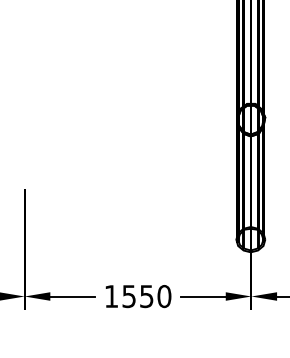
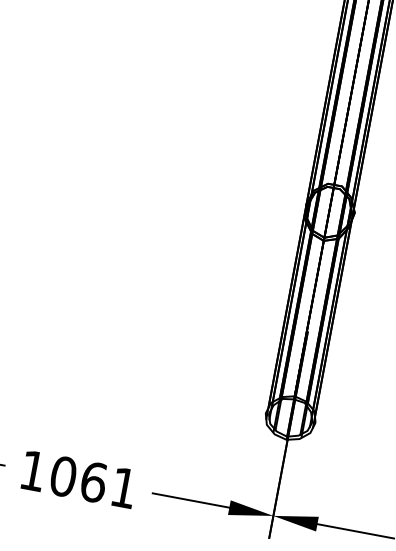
text: (146, 296) -> (93, 482), 1550 -> 1061

